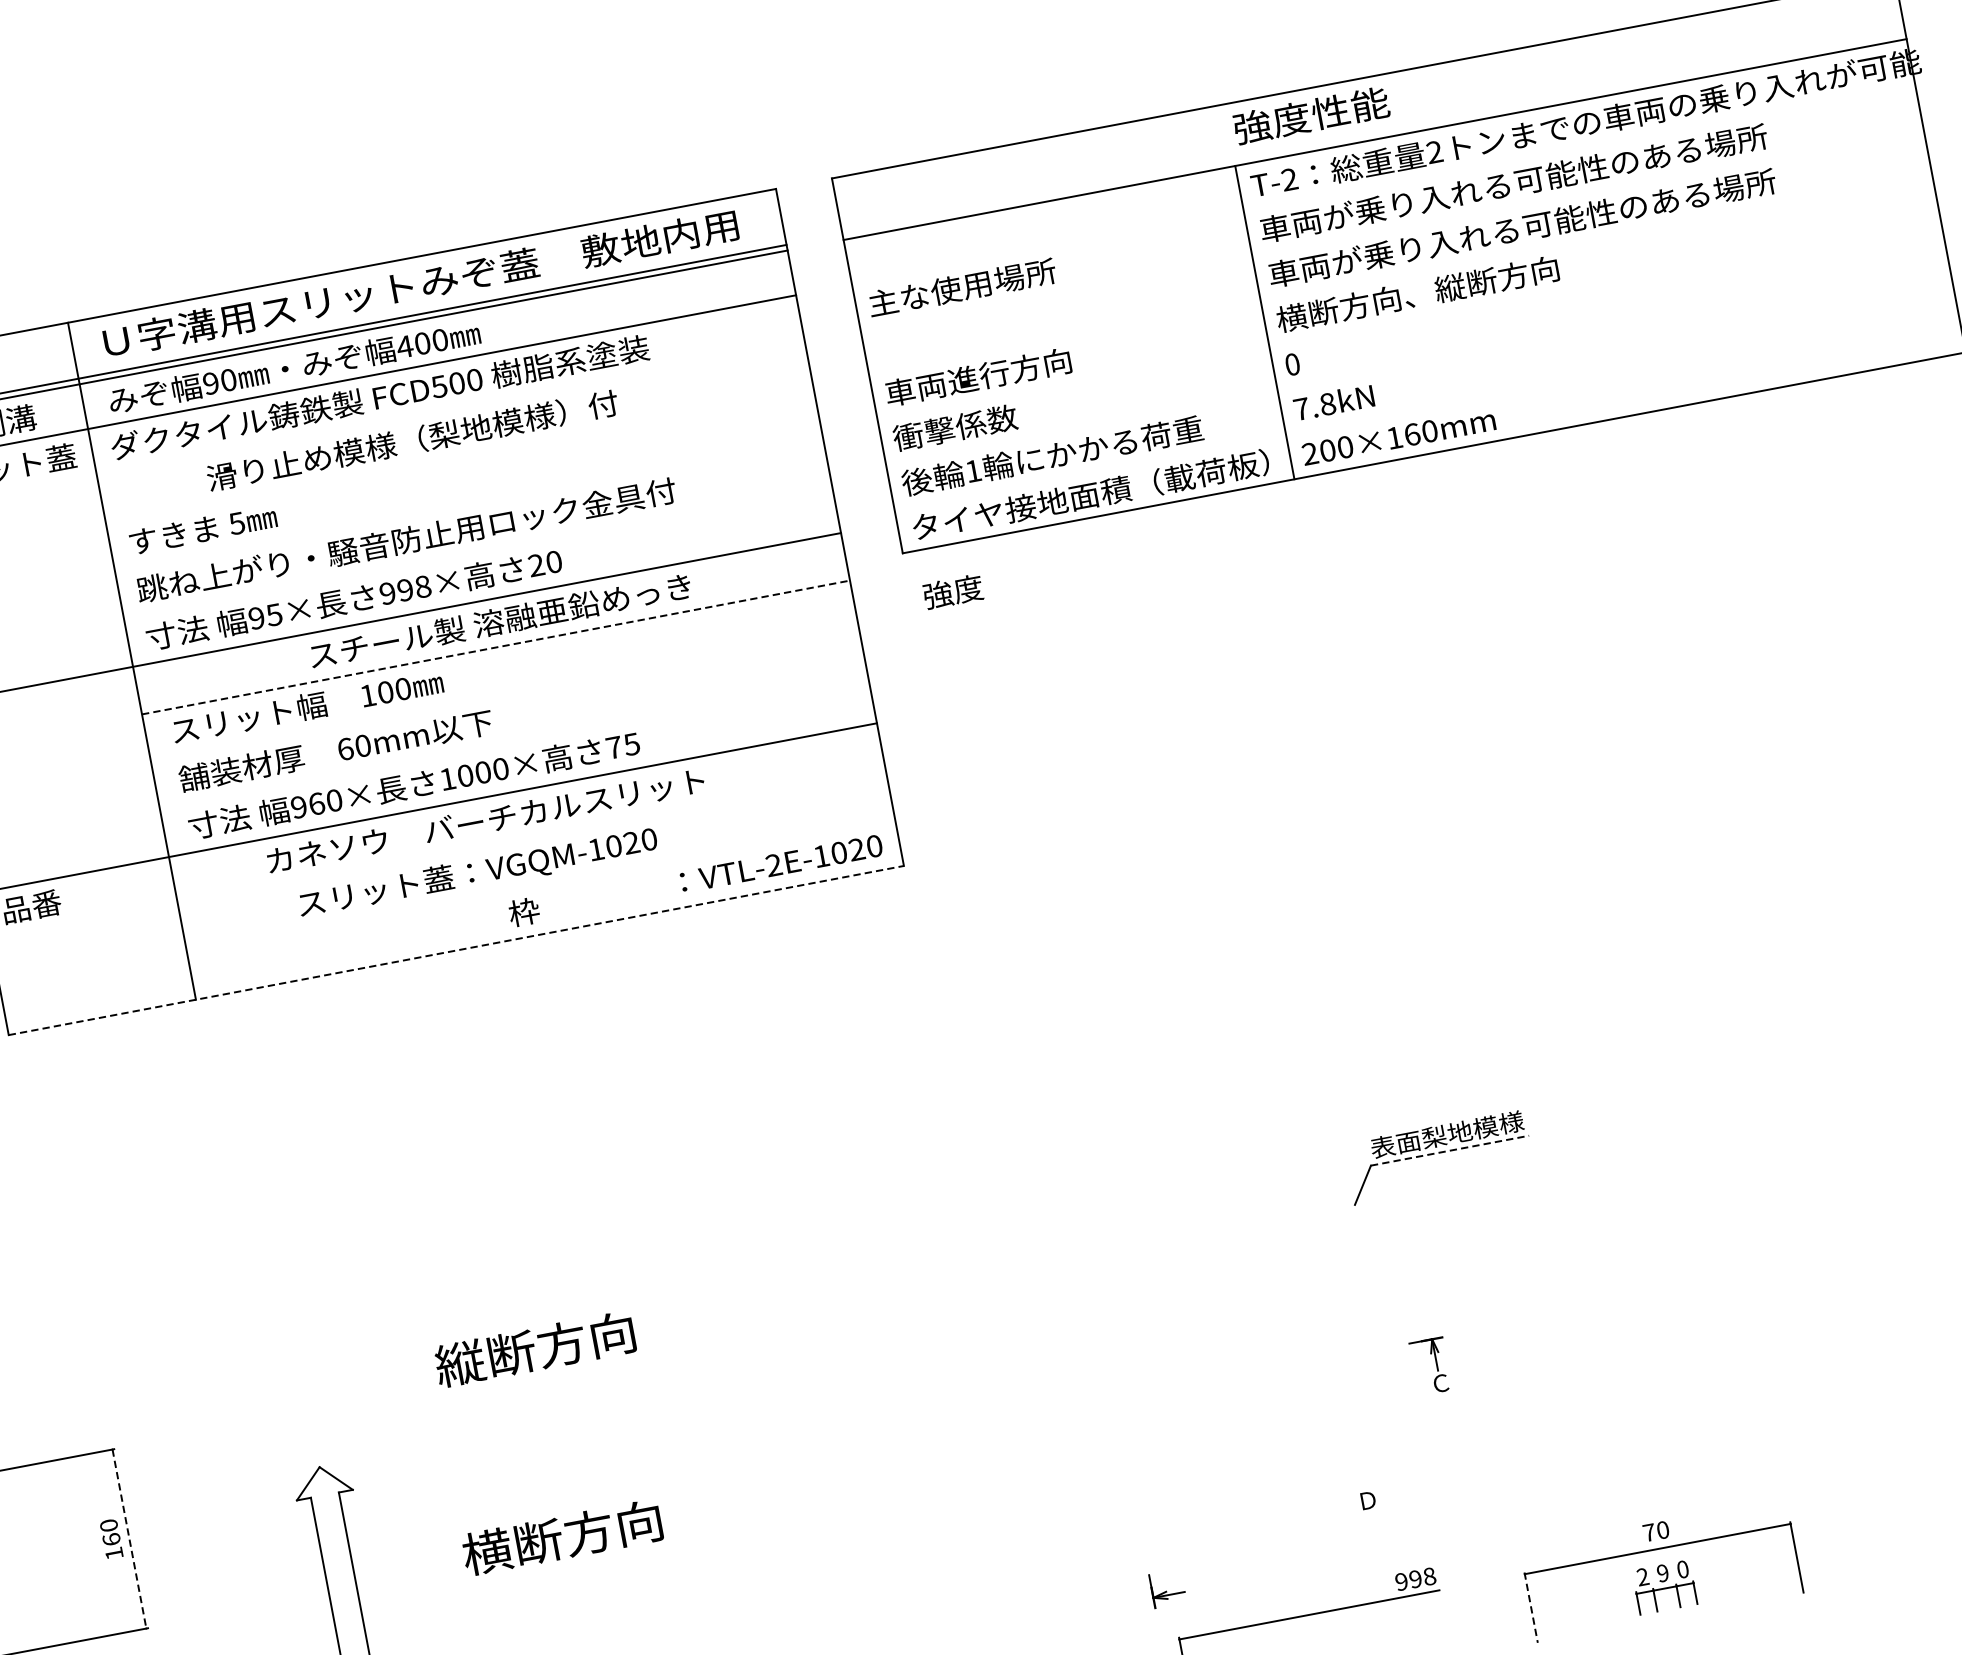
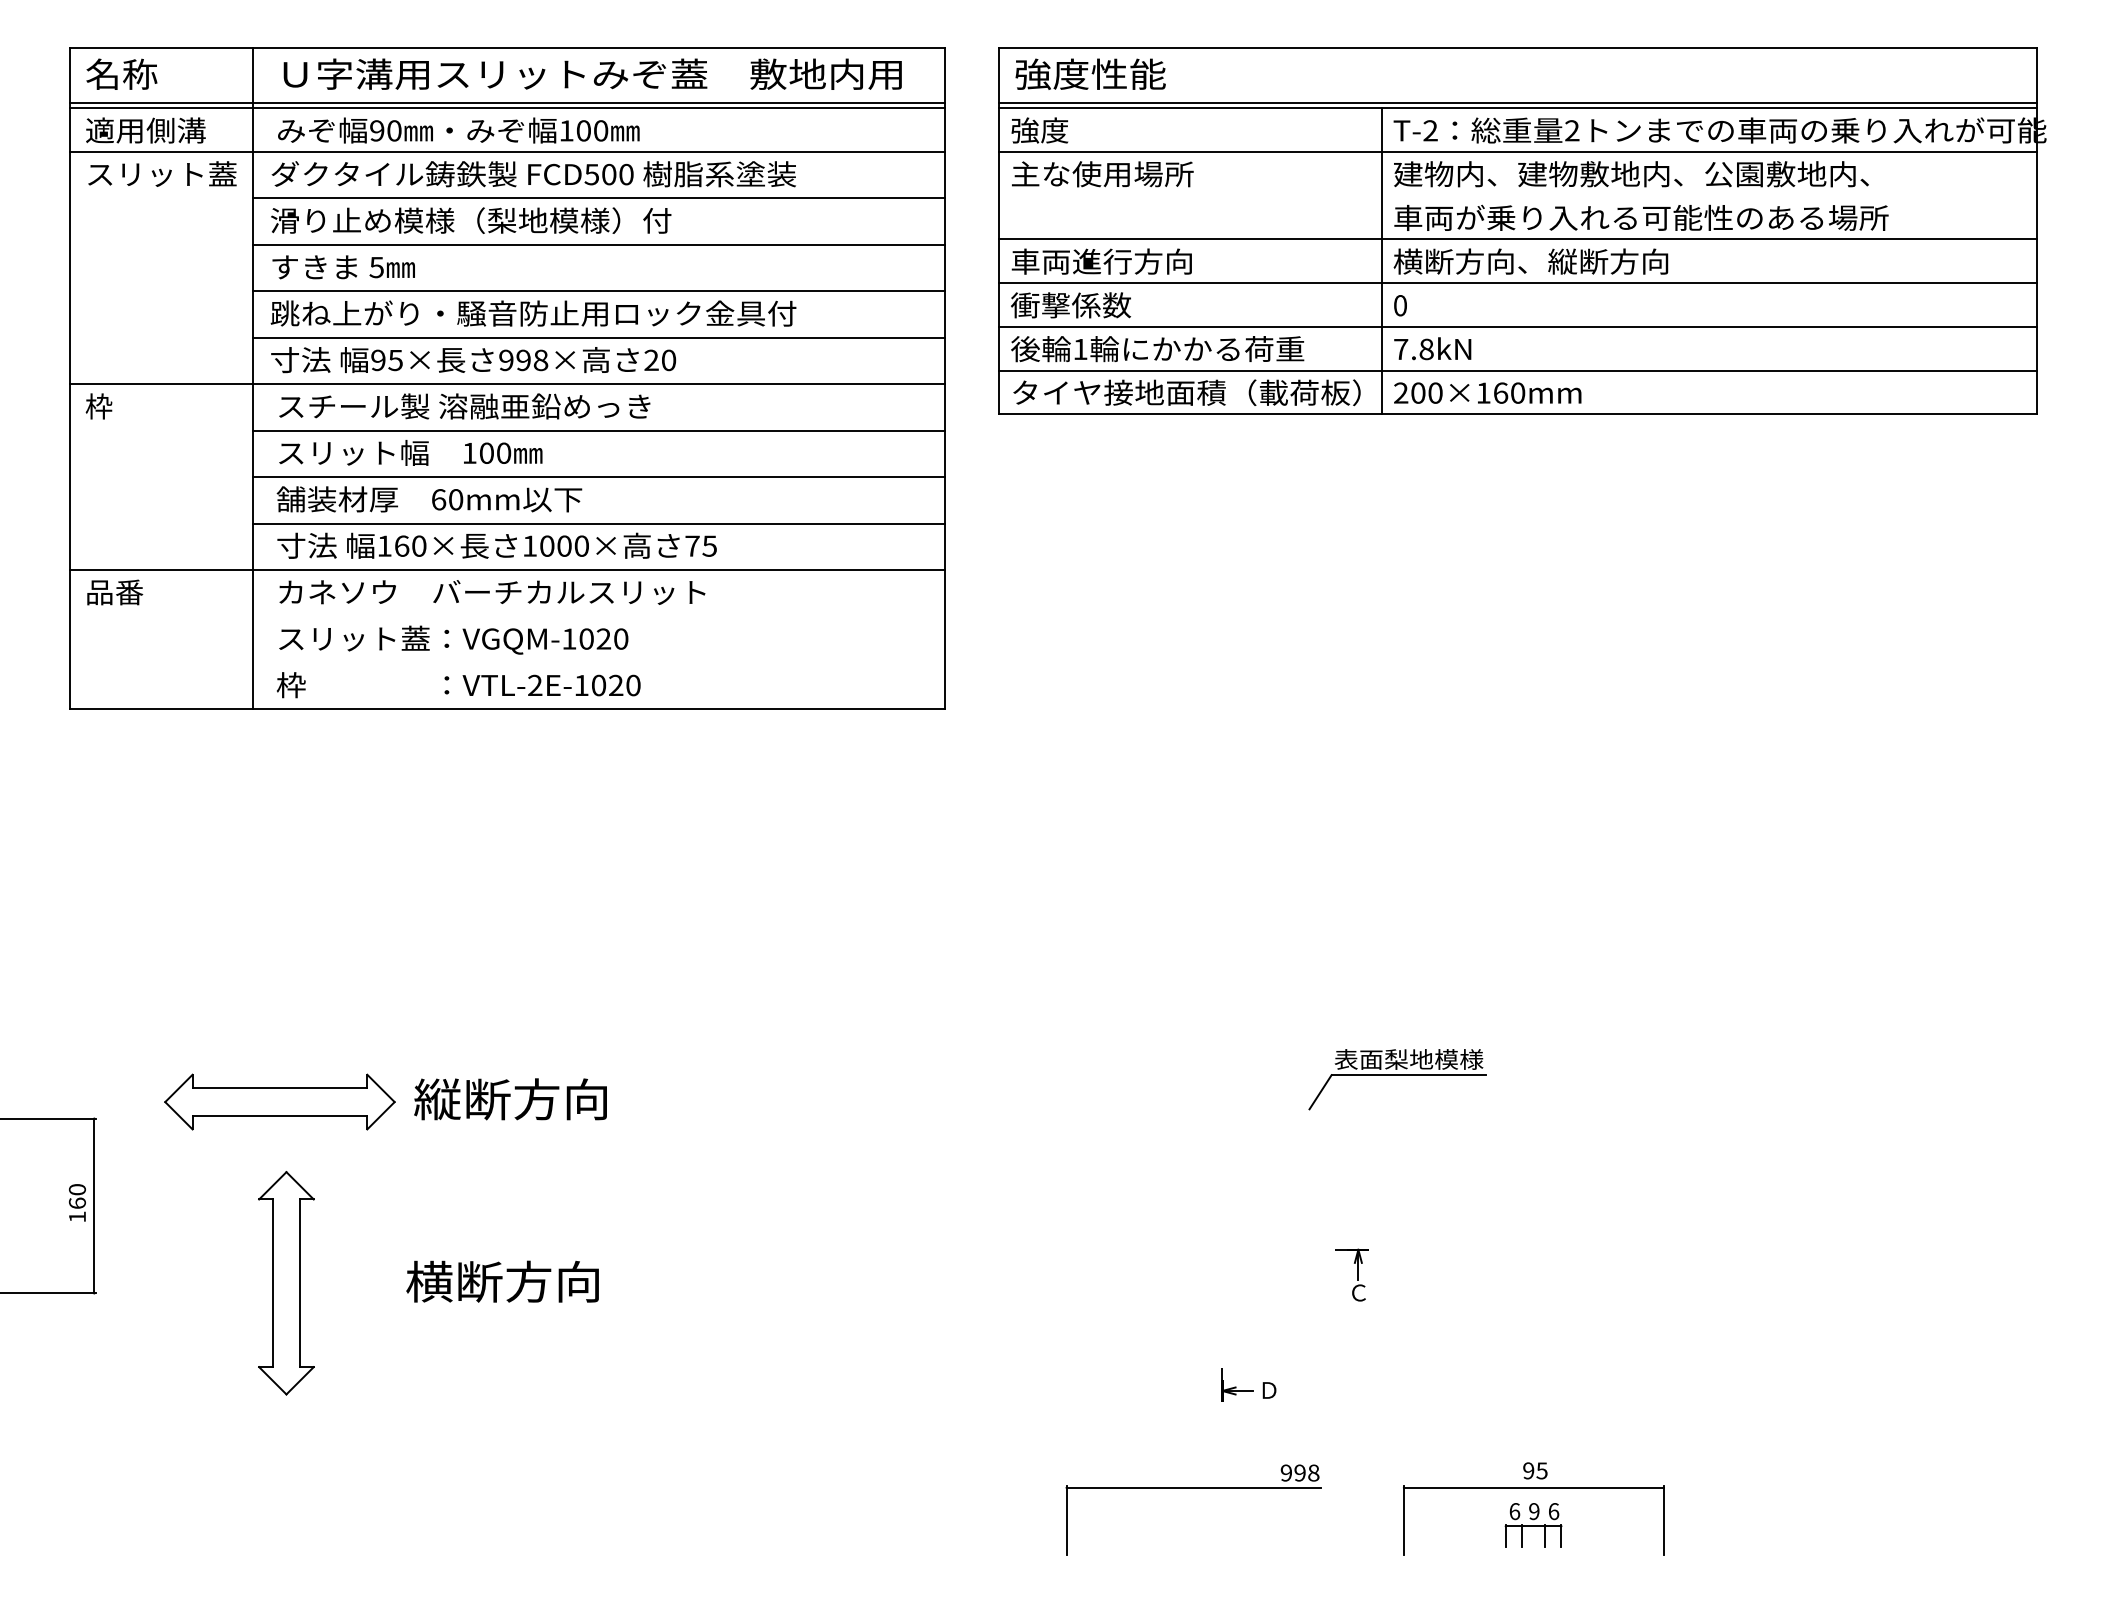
text: (1311, 114) -> (1090, 73), moved
line: (1374, 133) -> (1518, 102), added
line: (1383, 183) -> (1518, 151), added
text: (1514, 183) -> (1641, 174), 車両が乗り入れる可能性のある場所 -> 建物内、建物敷地内、公園敷地内、
line: (1400, 273) -> (1518, 239), added
line: (1409, 318) -> (1518, 283), added
text: (404, 346) -> (566, 130), 400 -> 100
line: (1417, 362) -> (1518, 326), added
line: (1425, 408) -> (1518, 370), added
line: (450, 409) -> (598, 198), added
text: (413, 440) -> (471, 220), moved
line: (459, 457) -> (598, 244), added
line: (468, 505) -> (598, 291), added
line: (477, 552) -> (598, 337), added
text: (952, 591) -> (1039, 130), moved
text: (500, 621) -> (464, 406), moved
line: (495, 647) -> (598, 430), dashed -> solid
line: (504, 695) -> (598, 477), added
line: (513, 742) -> (598, 523), added
text: (298, 806) -> (384, 545), 960× -> 160×
text: (486, 821) -> (492, 592), moved
text: (477, 872) -> (453, 639), moved
text: (695, 880) -> (458, 685), moved
line: (456, 950) -> (507, 709), dashed -> solid
line: (1450, 1150) -> (1409, 1075), dashed -> solid
part: (298, 1396) -> (279, 1101), added
text: (1656, 1531) -> (1535, 1470), 70 -> 95
line: (129, 1539) -> (94, 1206), dashed -> solid
text: (1682, 1569) -> (1553, 1511), 0 -> 6
text: (1642, 1577) -> (1514, 1511), 2 -> 6
part: (1167, 1588) -> (1237, 1384), moved
line: (1530, 1607) -> (1403, 1520), dashed -> solid

